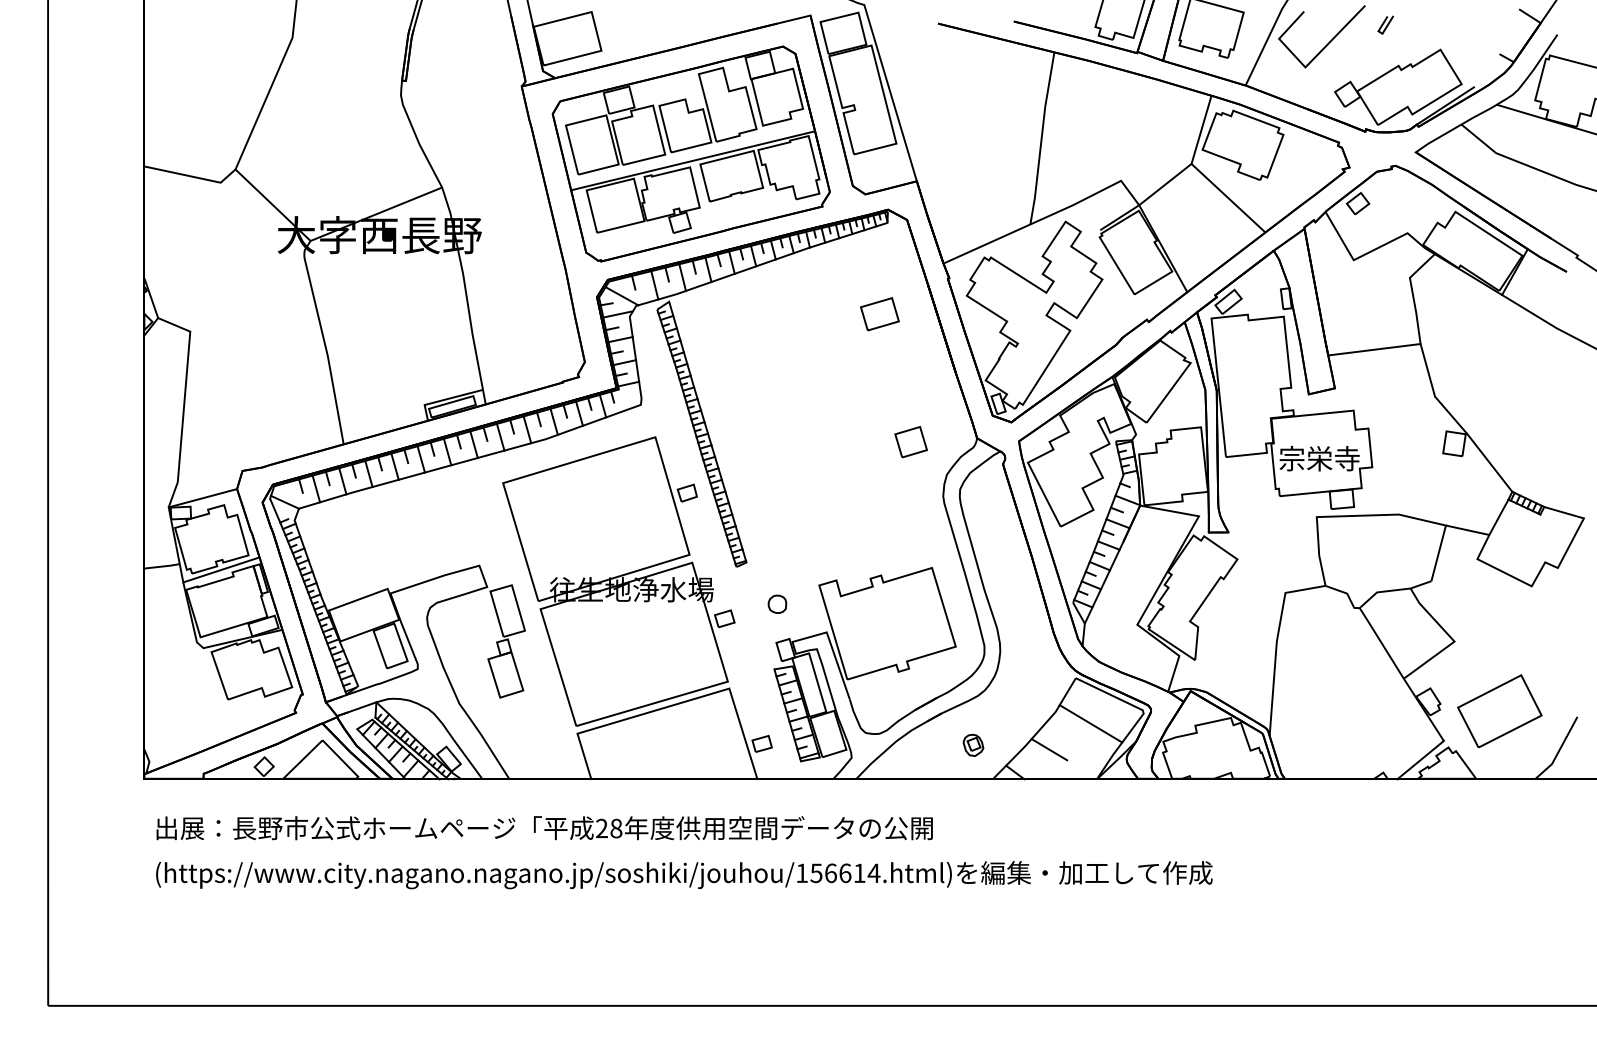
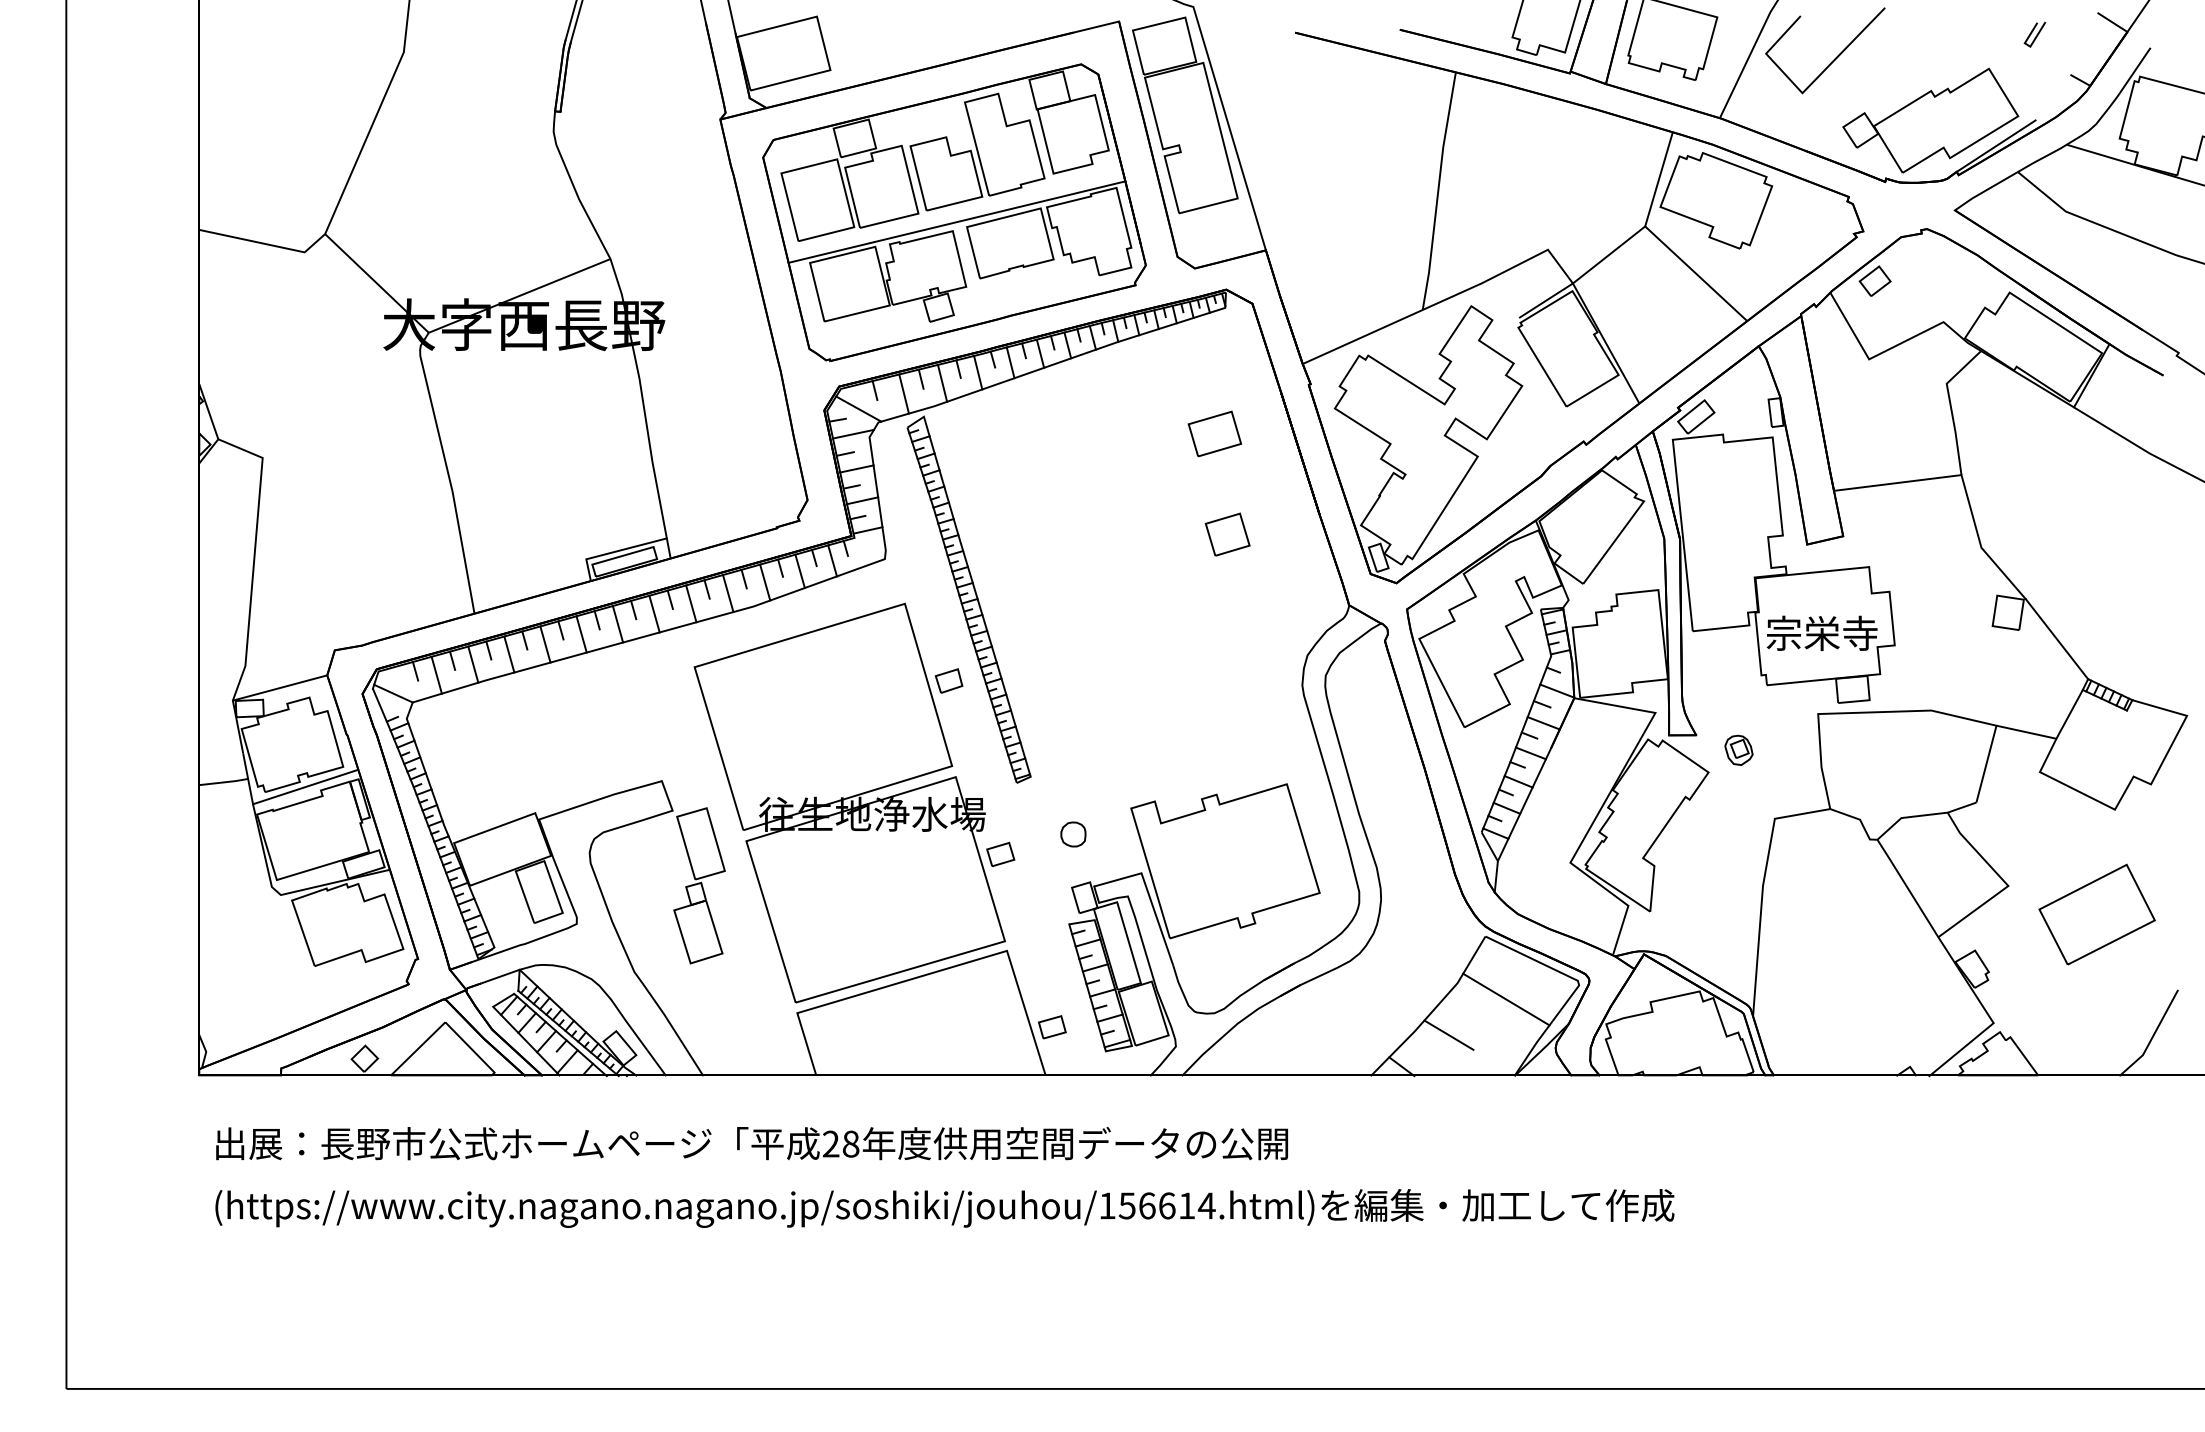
line: (1384, 23) -> (2033, 32), moved
part: (910, 442) -> (1226, 535), moved
part: (1499, 711) -> (2096, 914), moved
part: (973, 744) -> (1739, 749), moved

